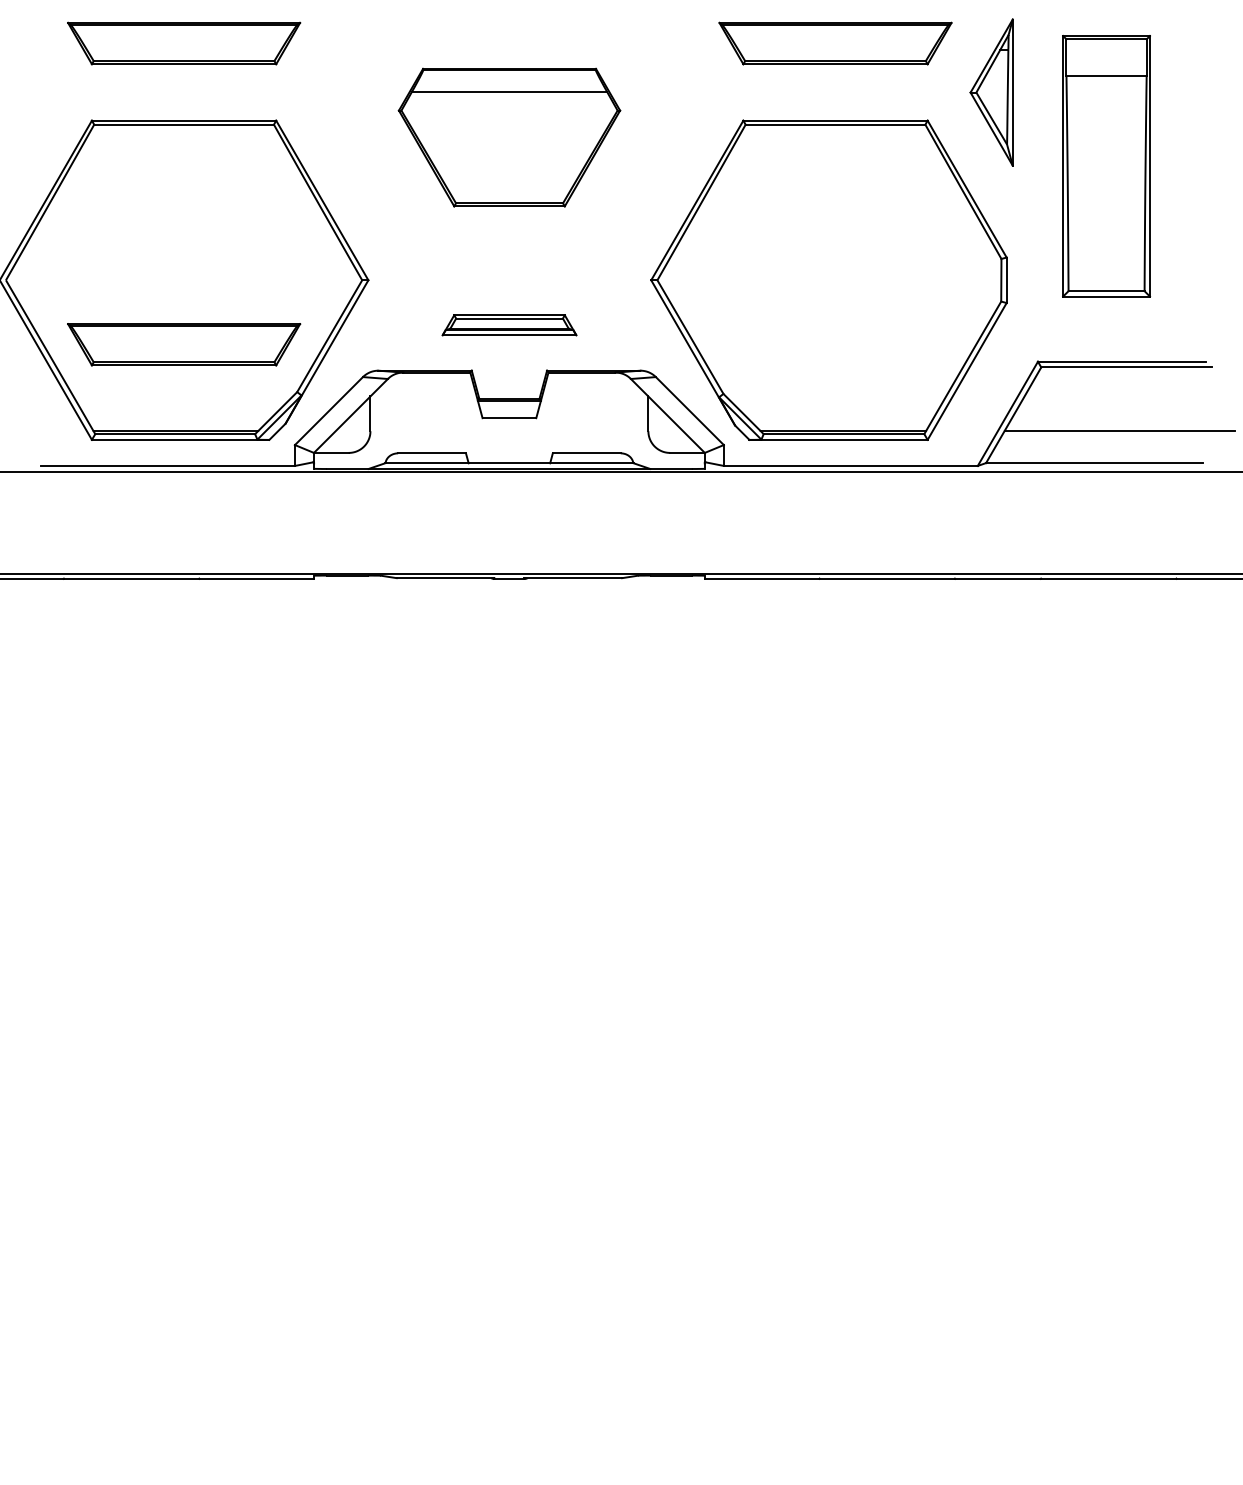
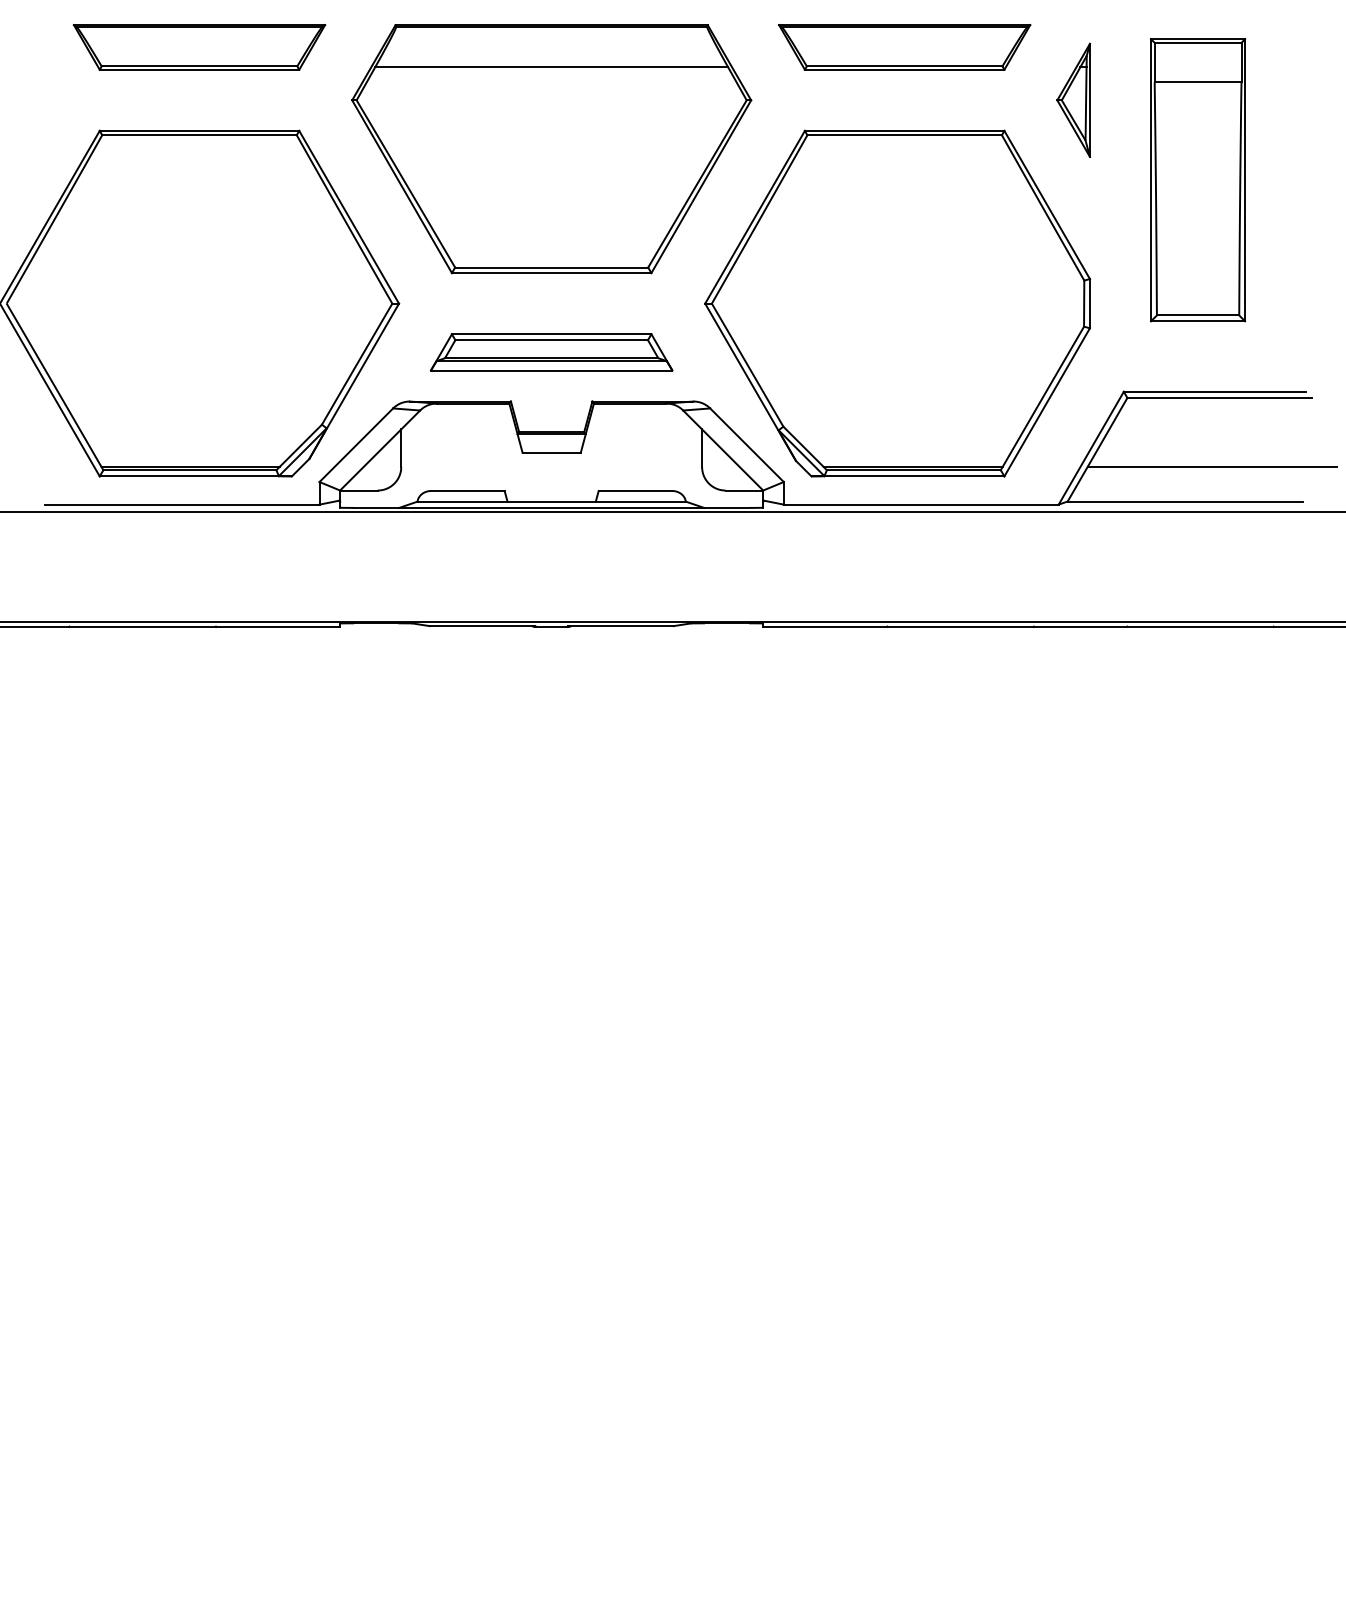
part: (991, 91) -> (1073, 99), size x0.71
part: (509, 137) -> (551, 149), size x1.67
part: (509, 325) -> (551, 352), size x1.67
part: (184, 344) -> (199, 373), removed

